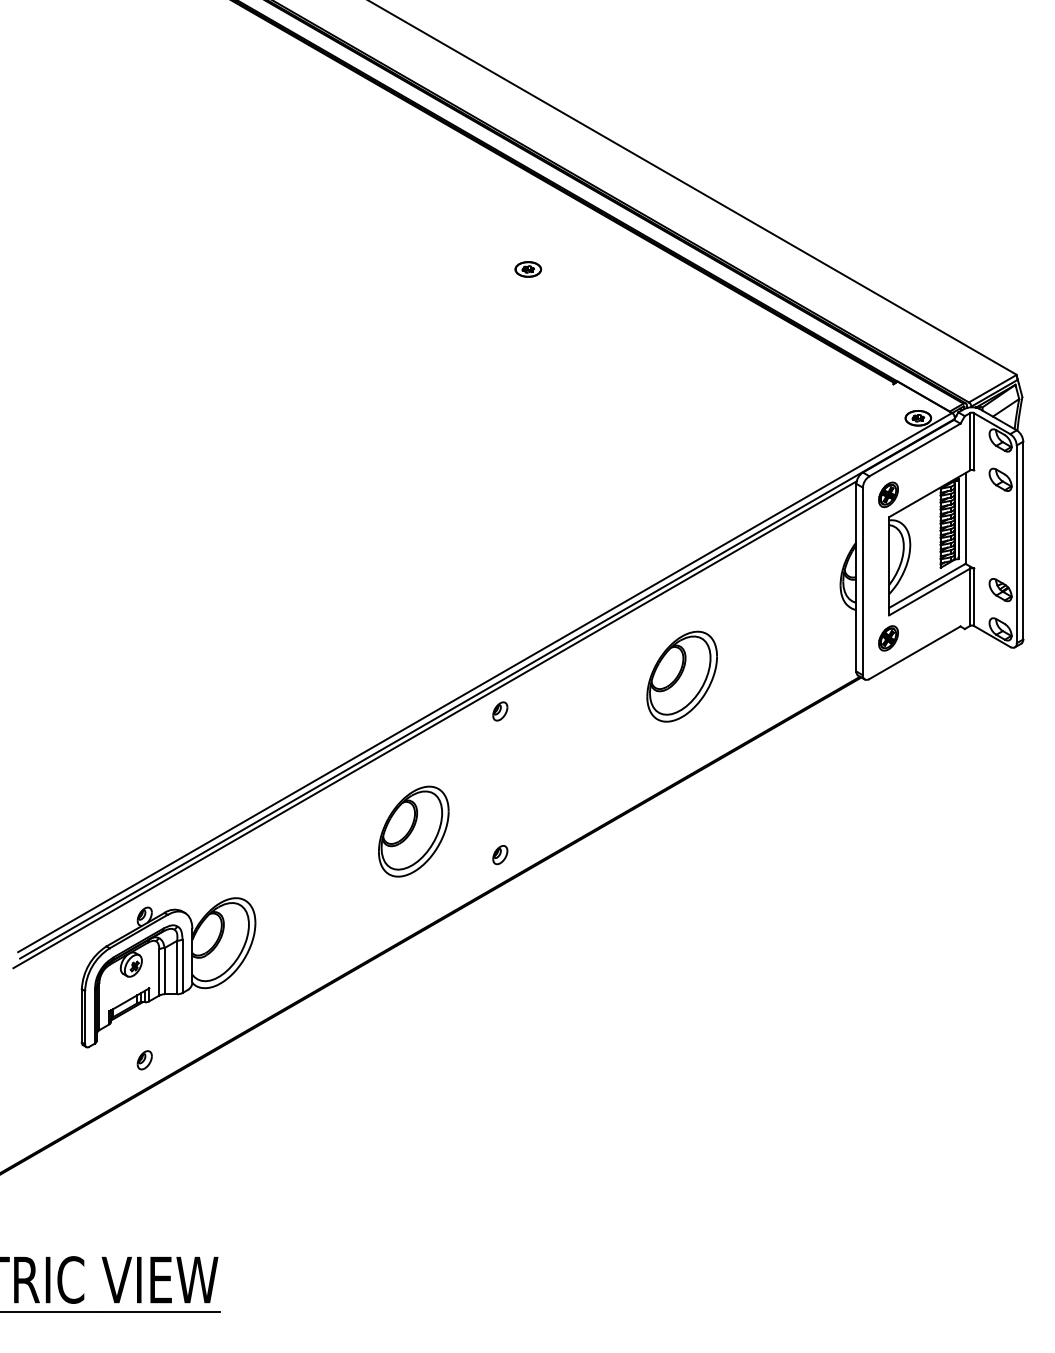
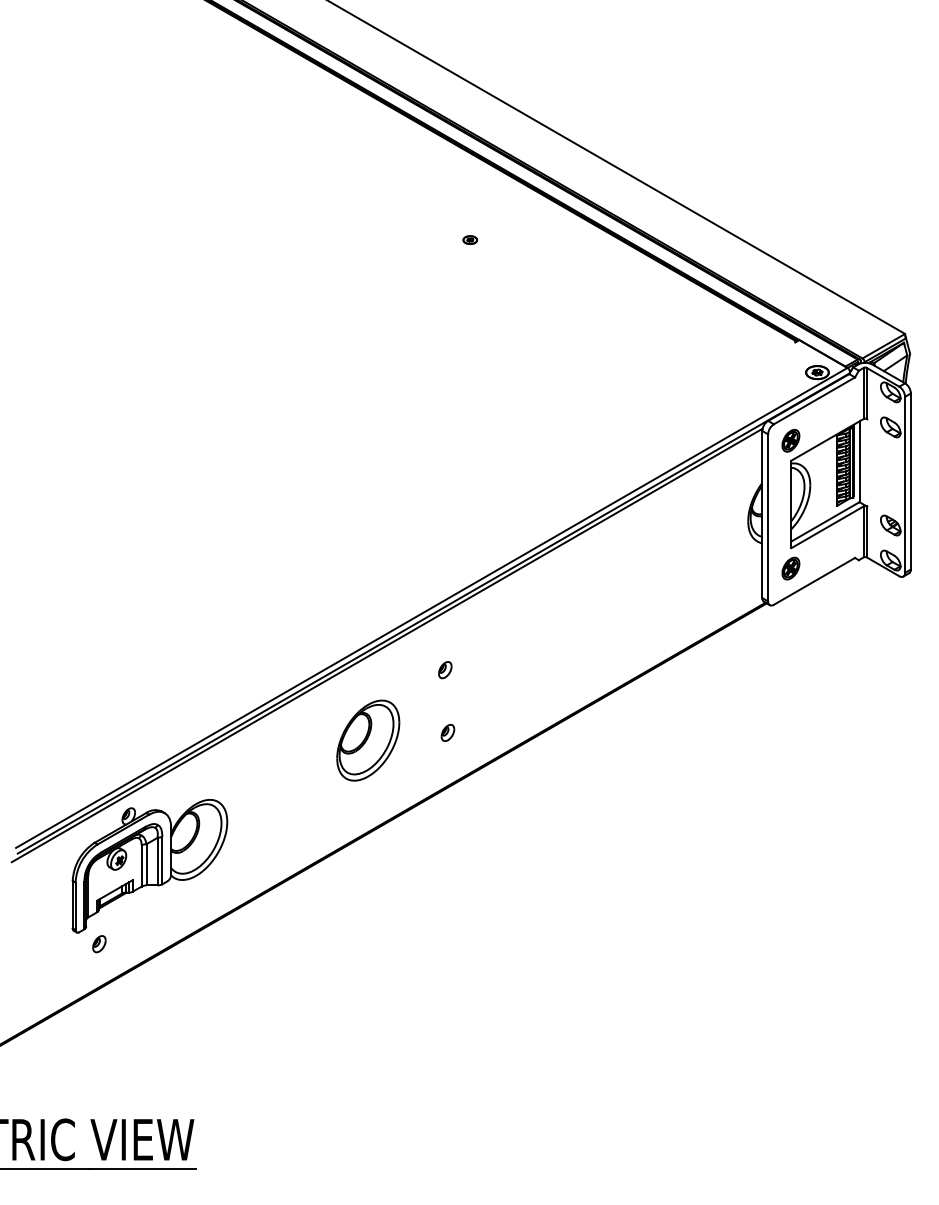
part: (528, 269) -> (470, 240), size x0.6
part: (681, 676) -> (606, 602), removed
part: (500, 711) -> (445, 670), moved
part: (500, 855) -> (448, 733), moved
part: (144, 1060) -> (99, 944), moved

